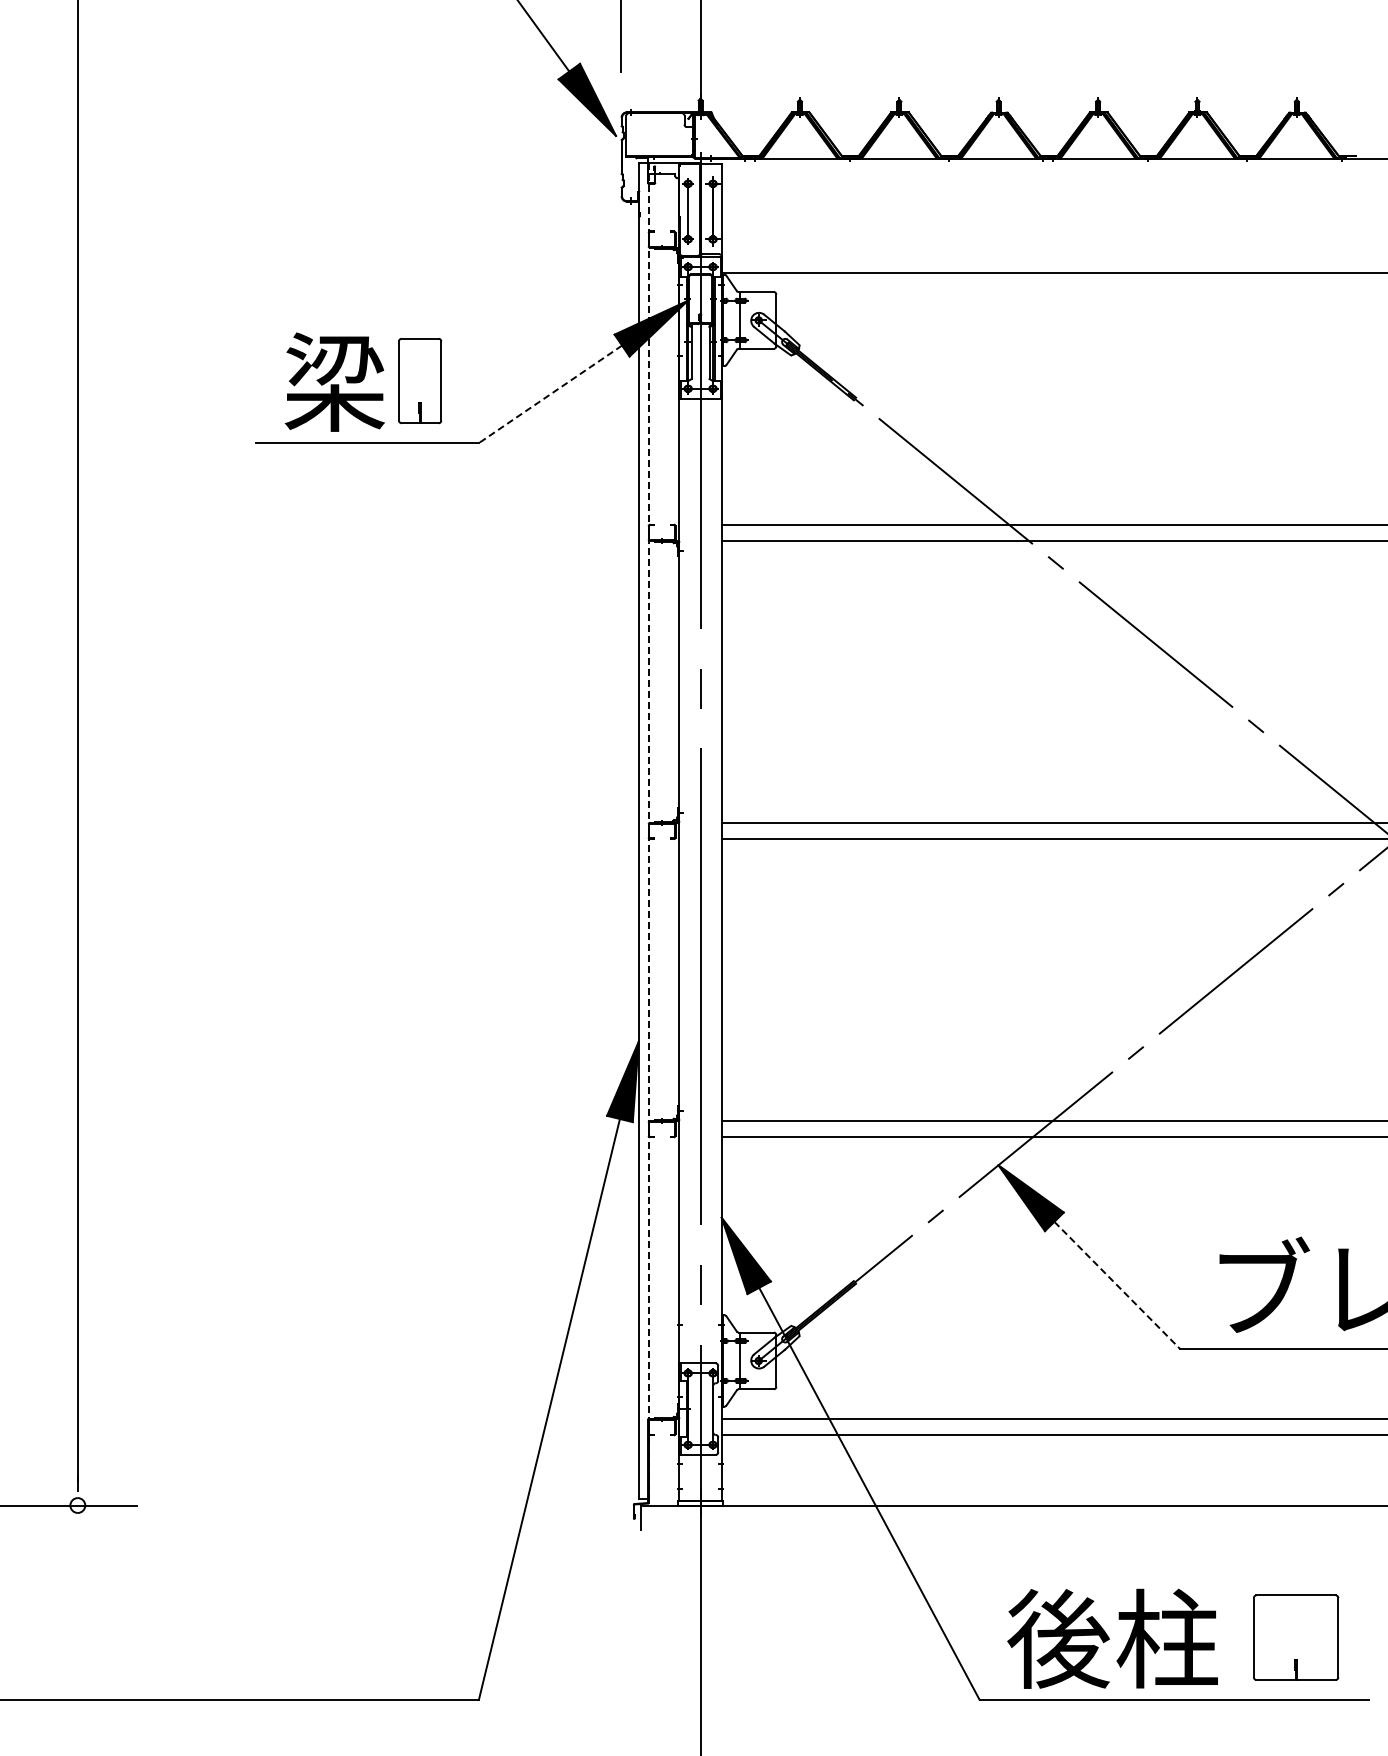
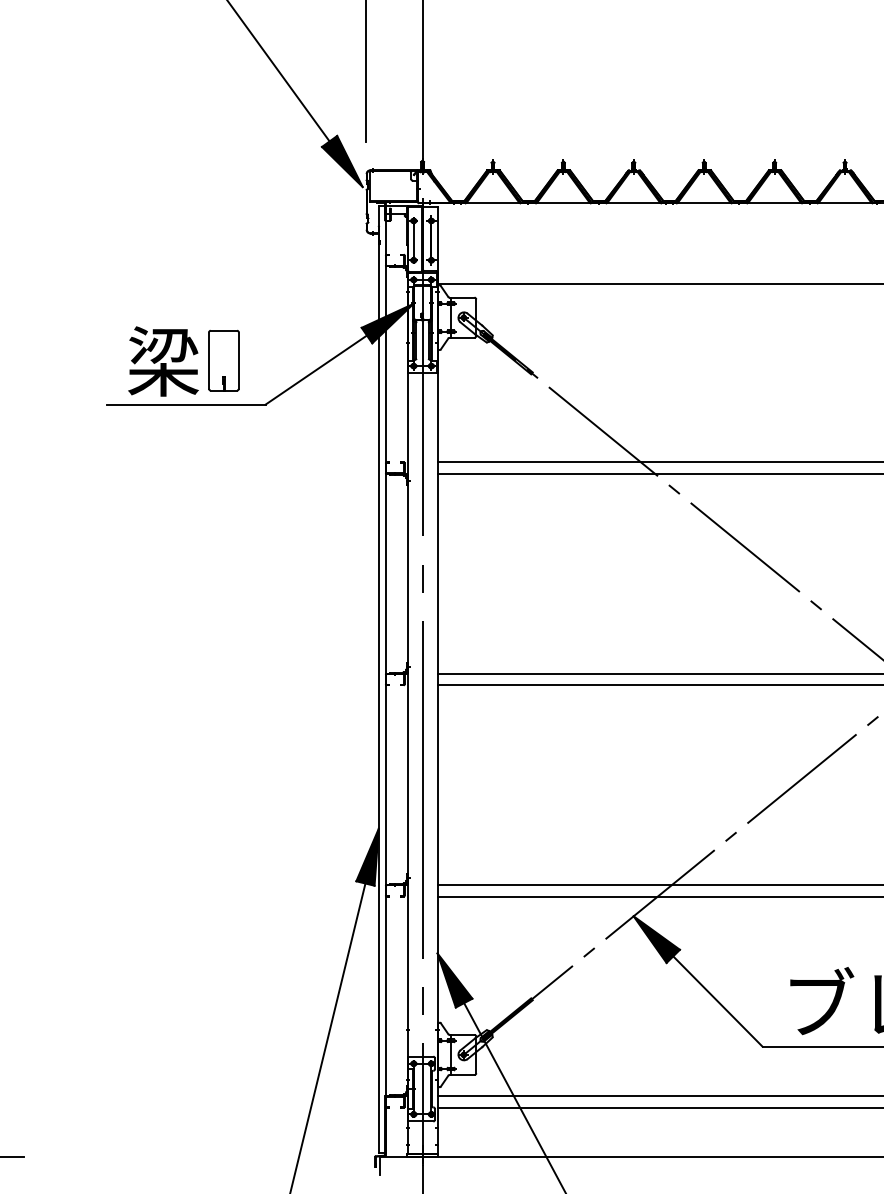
line: (550, 394) -> (316, 370), dashed -> solid
line: (648, 831) -> (385, 679), dashed -> solid
line: (1117, 1285) -> (717, 1001), dashed -> solid

